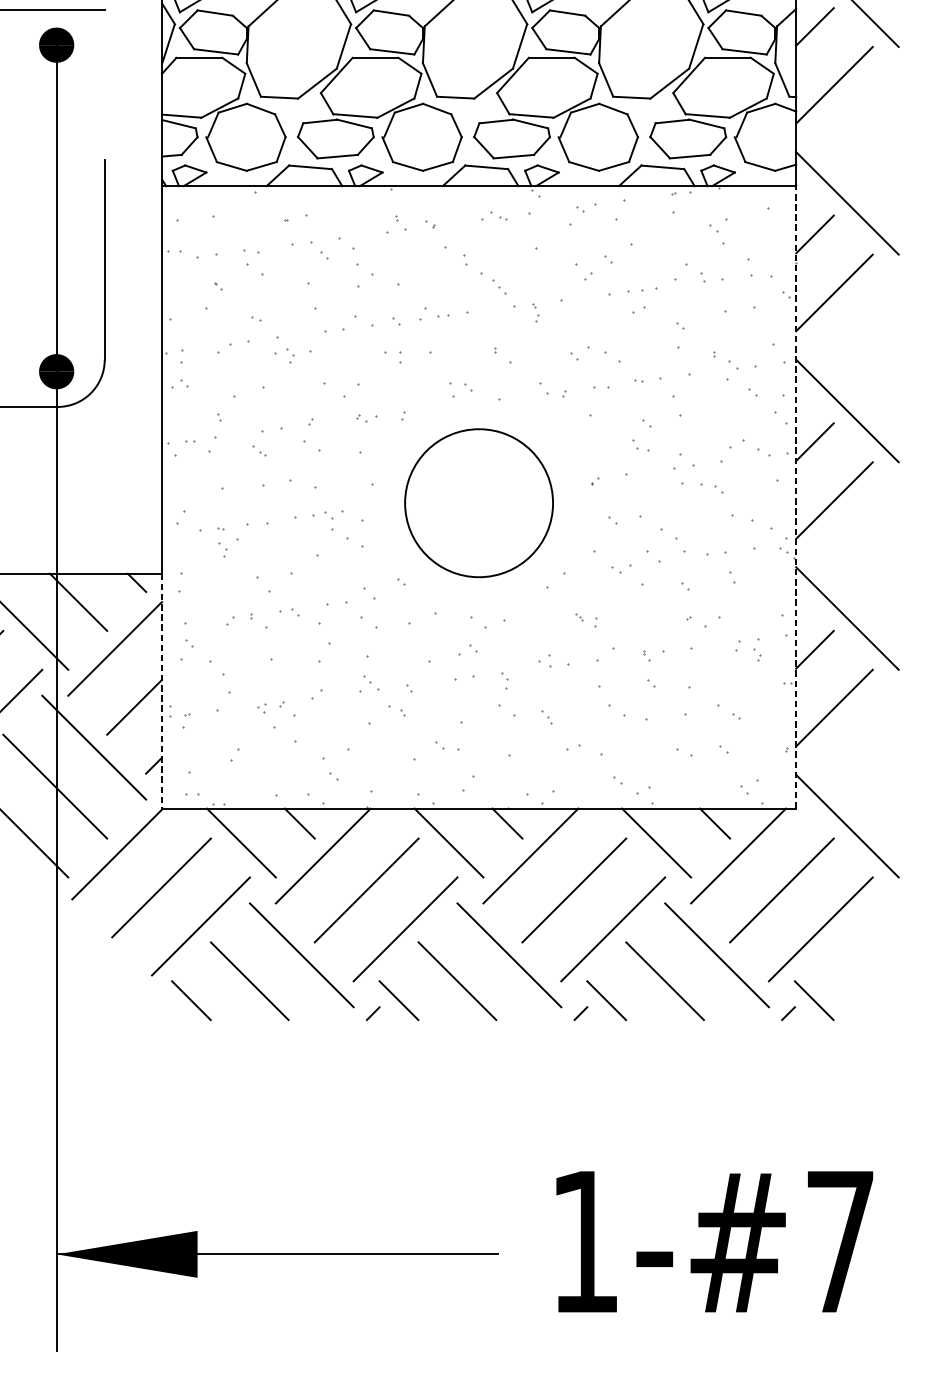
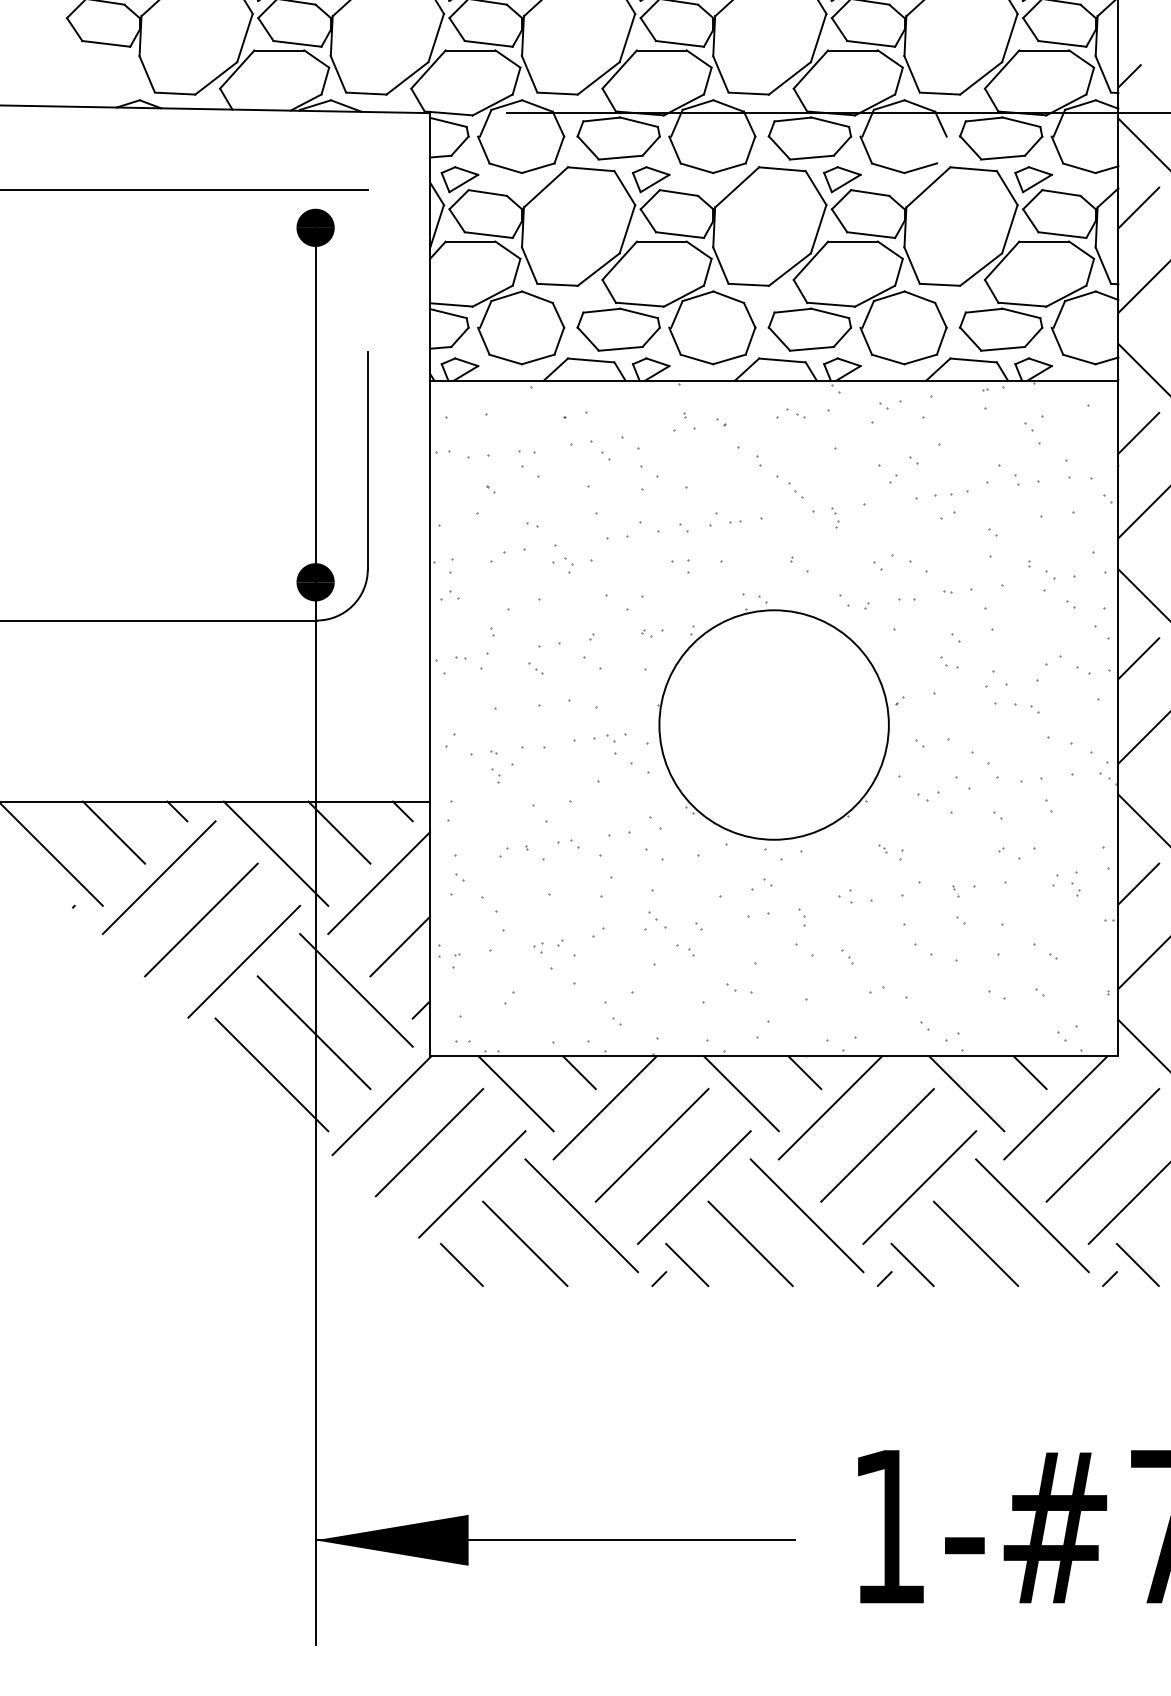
line: (796, 497) -> (1118, 718), dashed -> solid
circle: (478, 502) -> (773, 724), size x1.43
line: (161, 691) -> (429, 929), dashed -> solid

